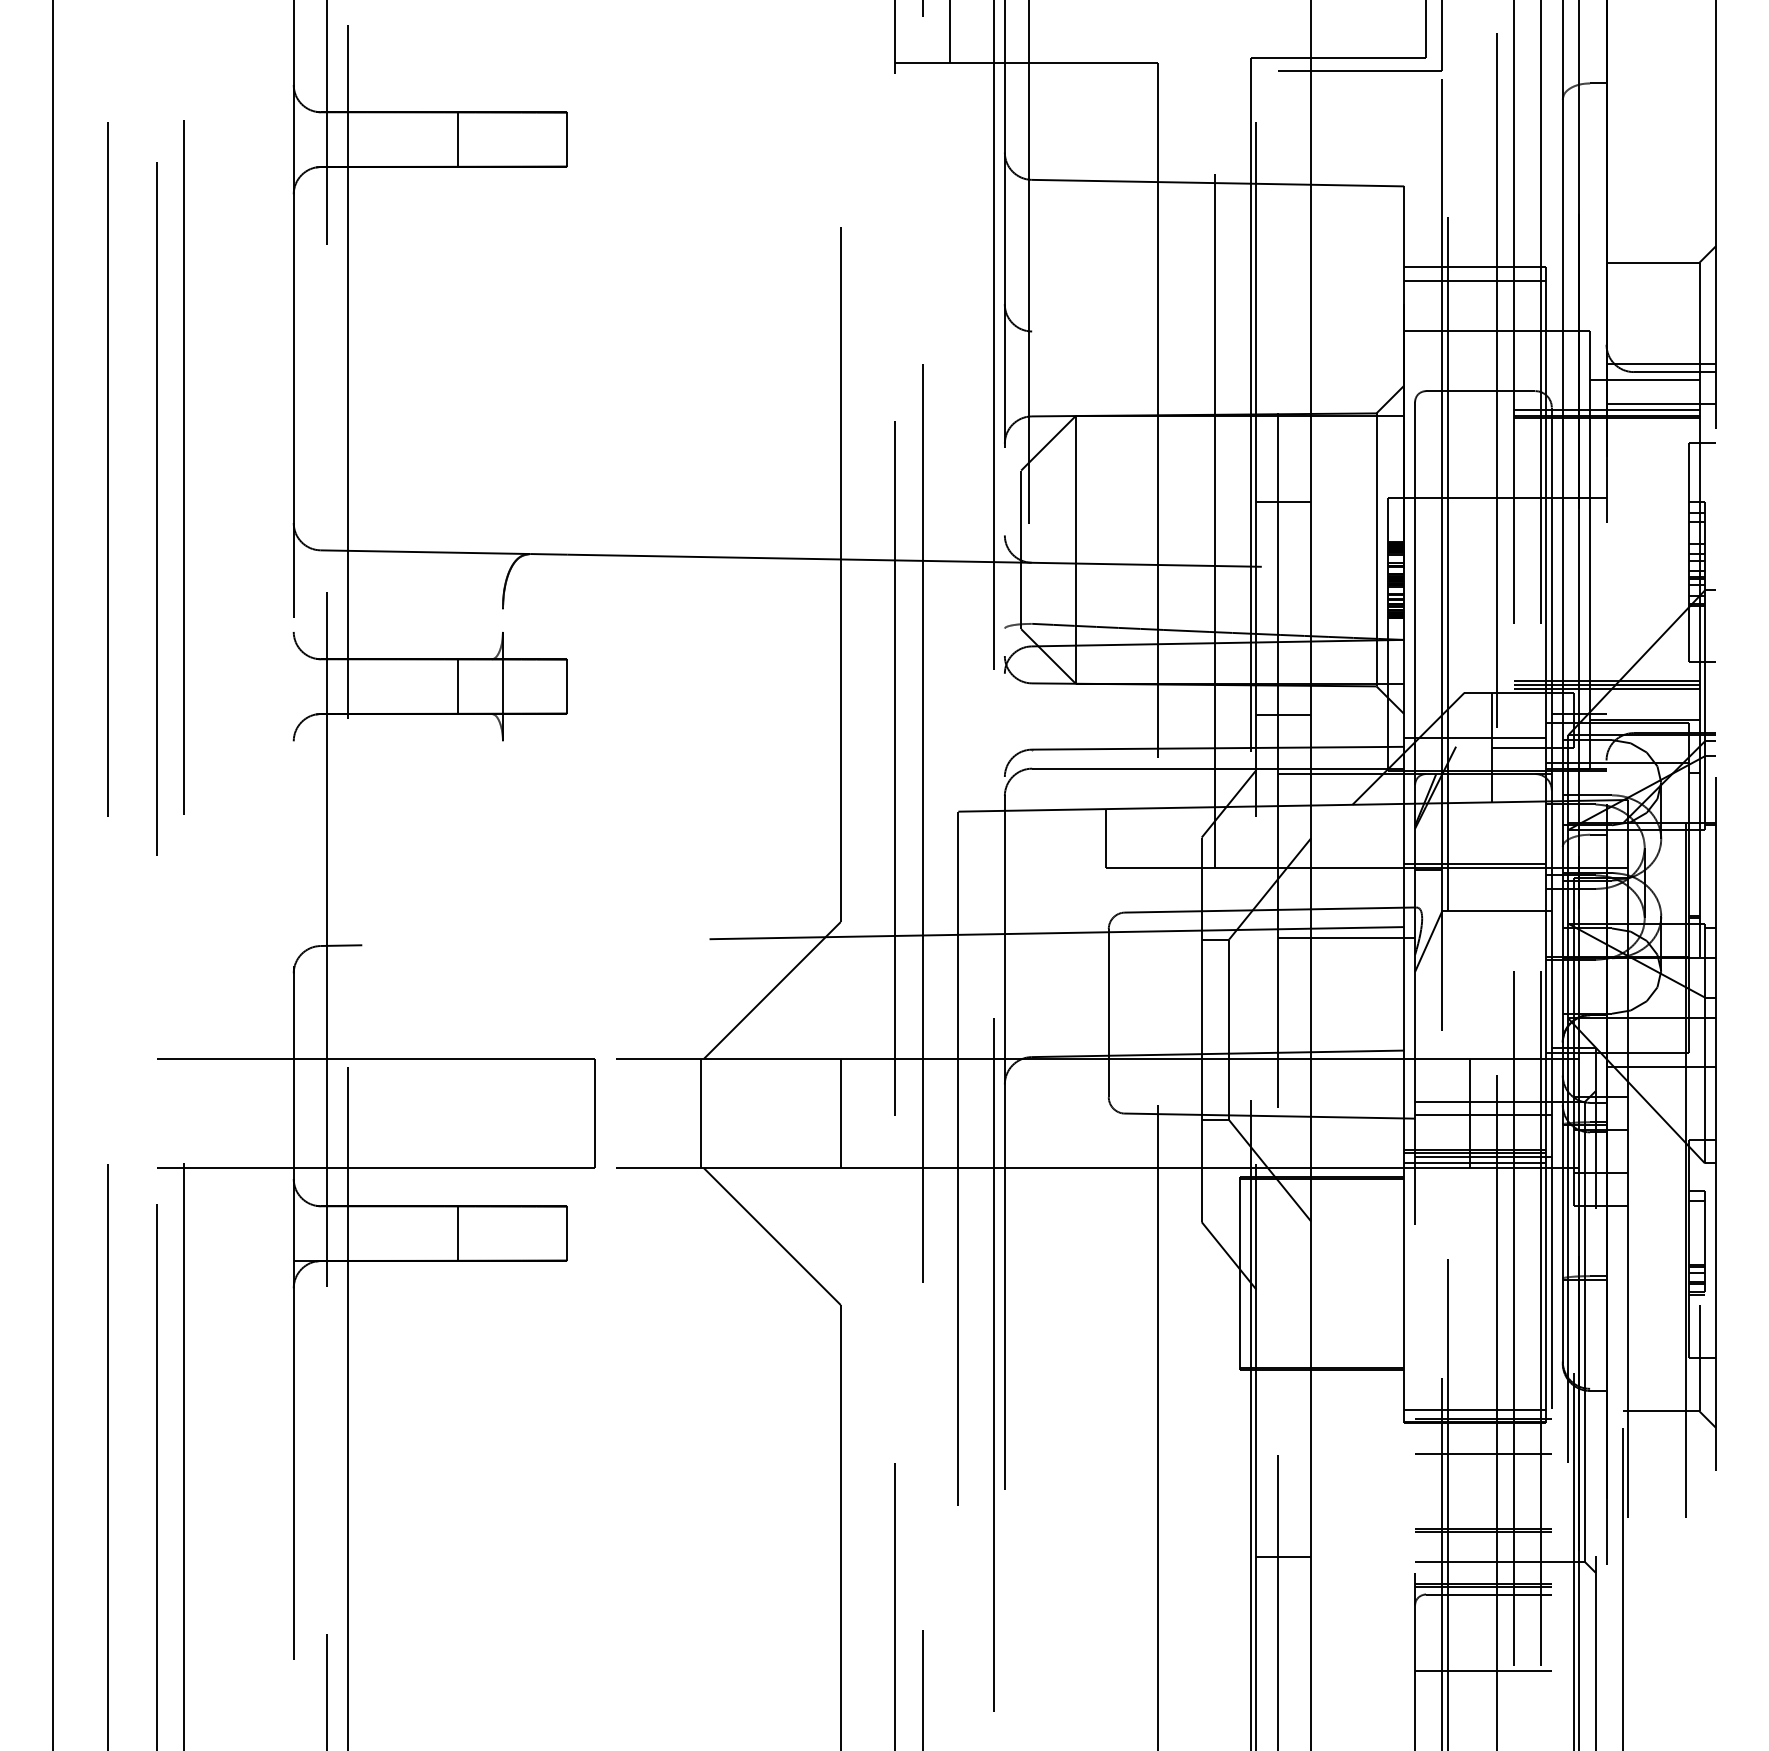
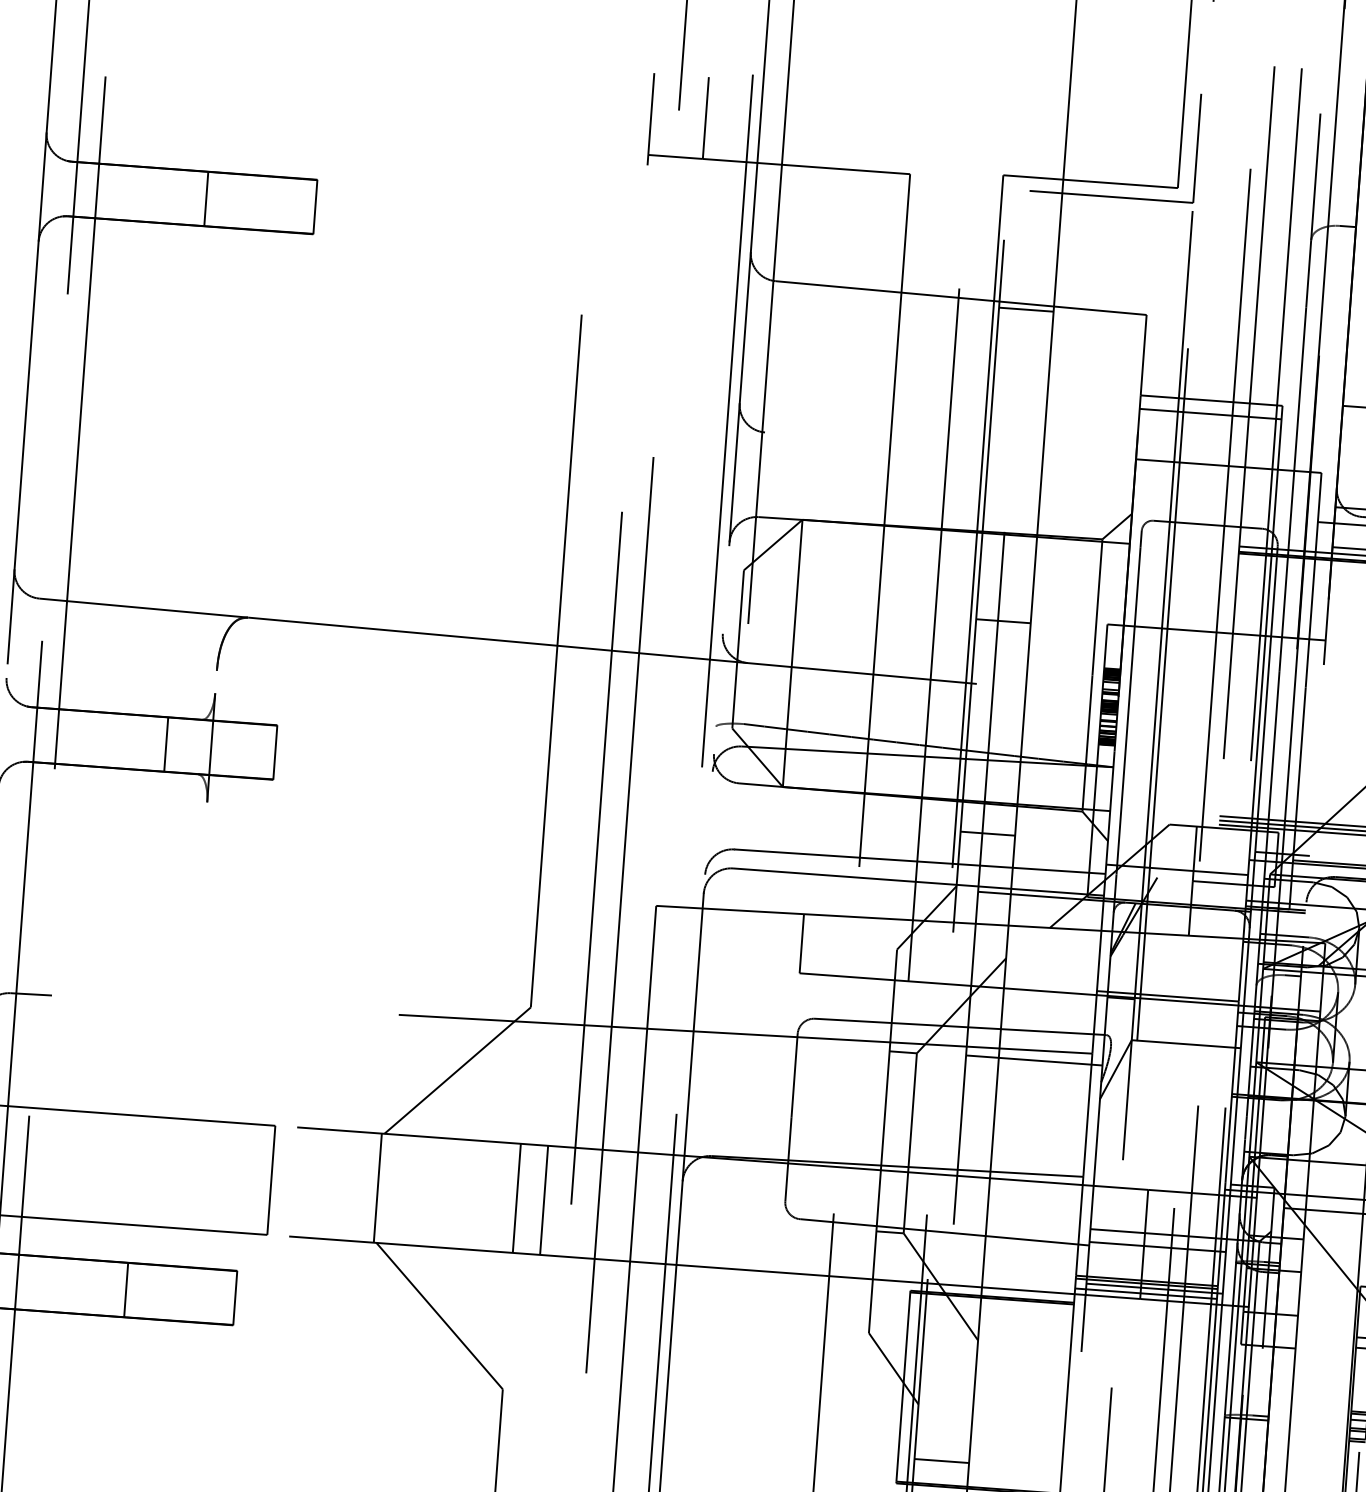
line: (1283, 189) -> (1026, 309), added
line: (868, 1113) -> (544, 1200), added
line: (1283, 1344) -> (941, 1461), added

